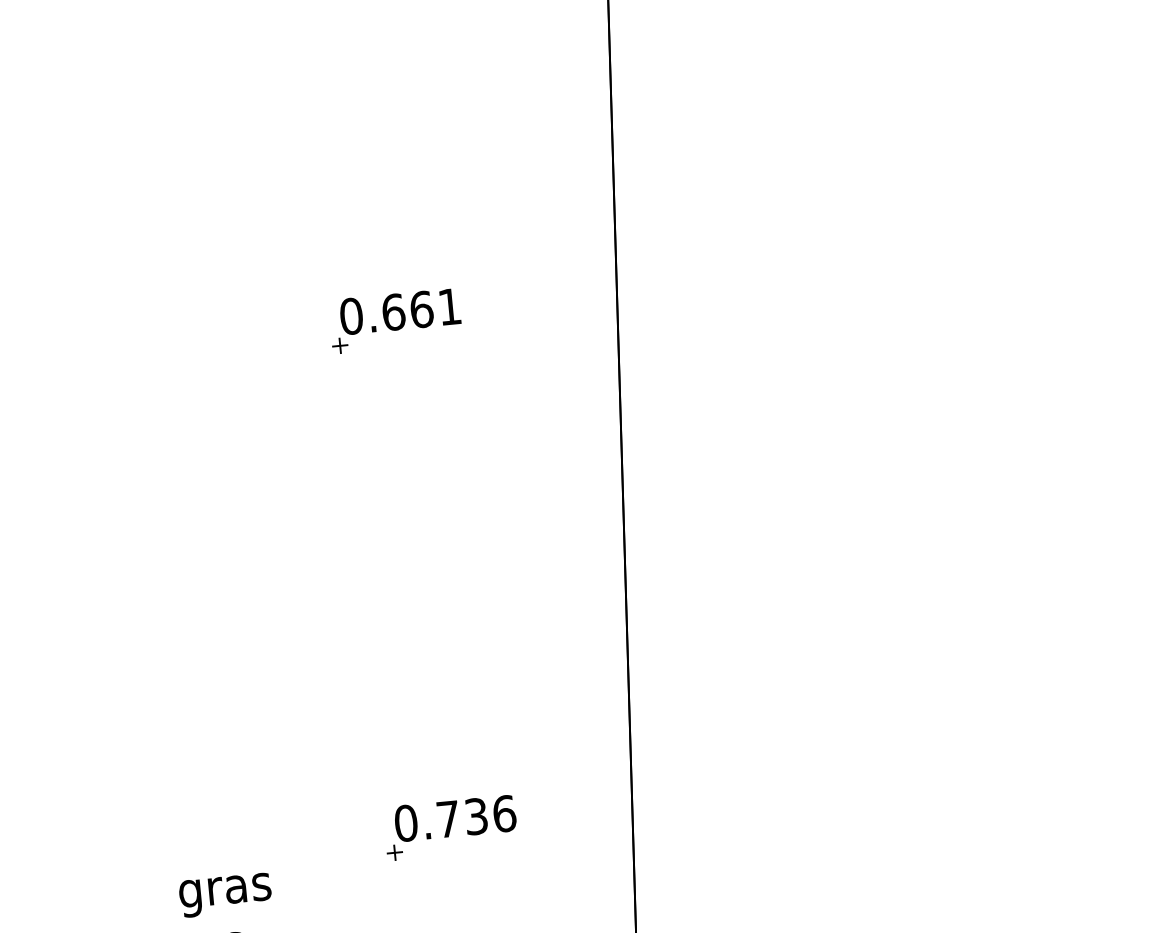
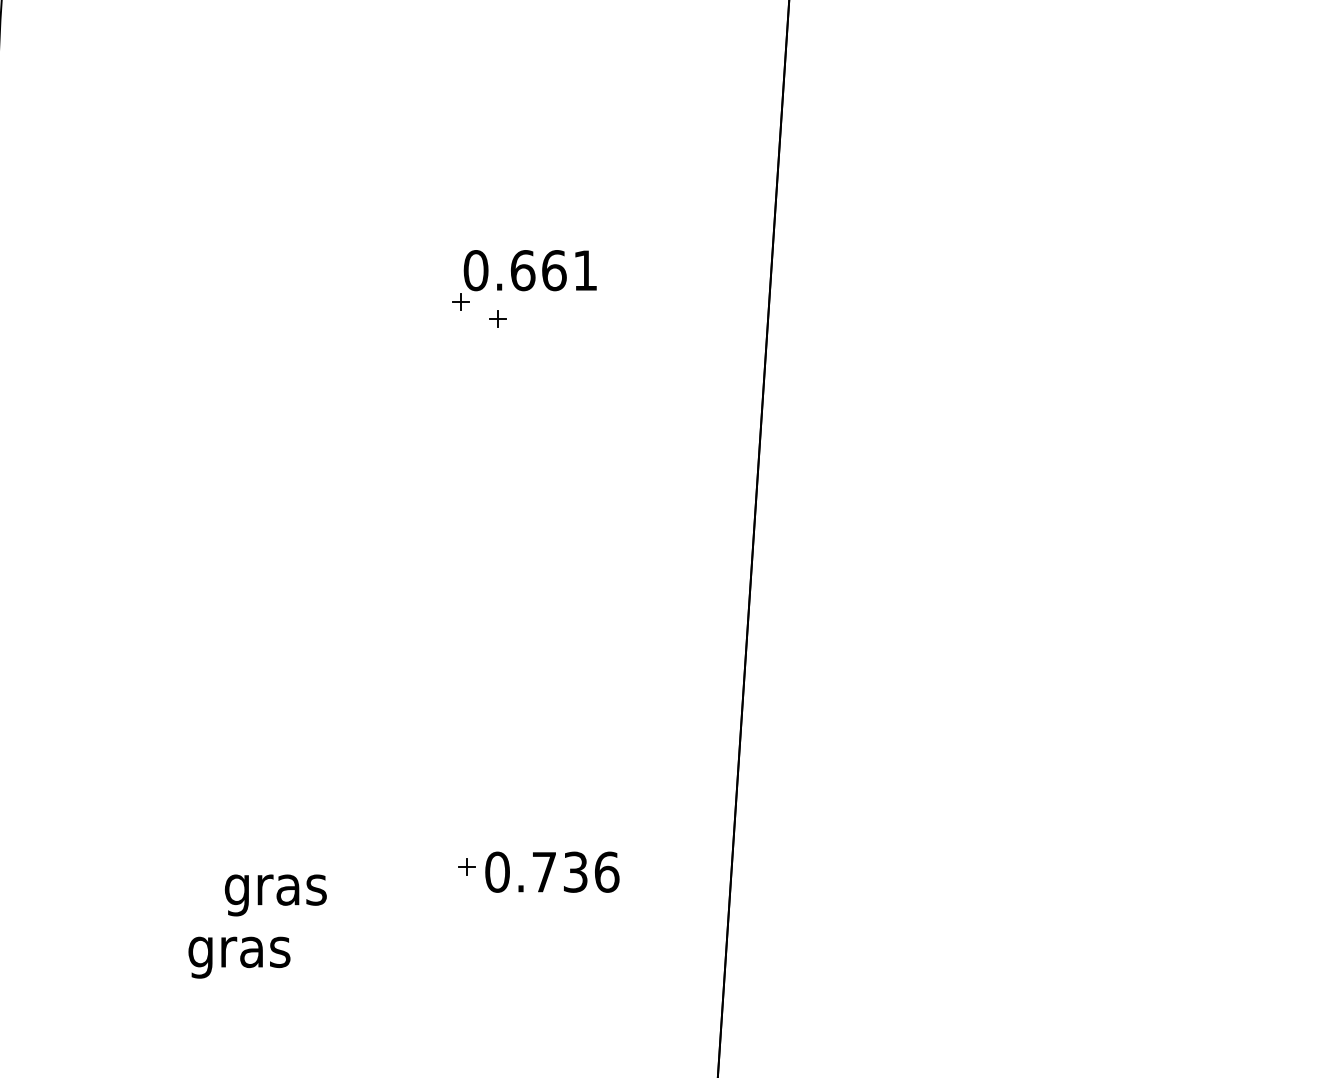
part: (374, 357) -> (497, 318), added
text: (455, 817) -> (552, 871), moved

